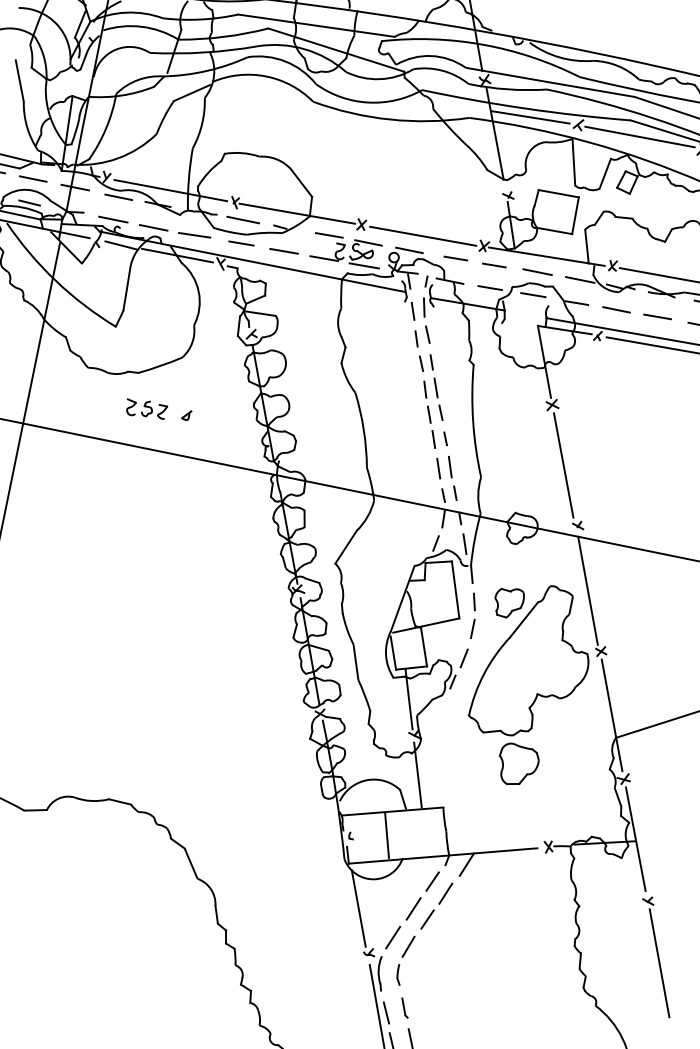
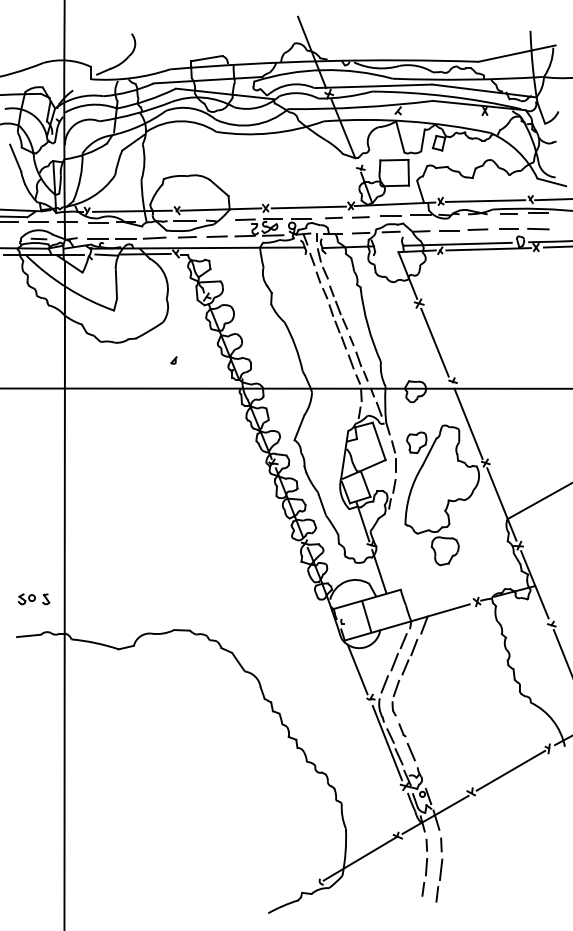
line: (529, 117) -> (364, 112), removed
line: (640, 136) -> (441, 110), removed
part: (145, 409) -> (145, 362), removed

